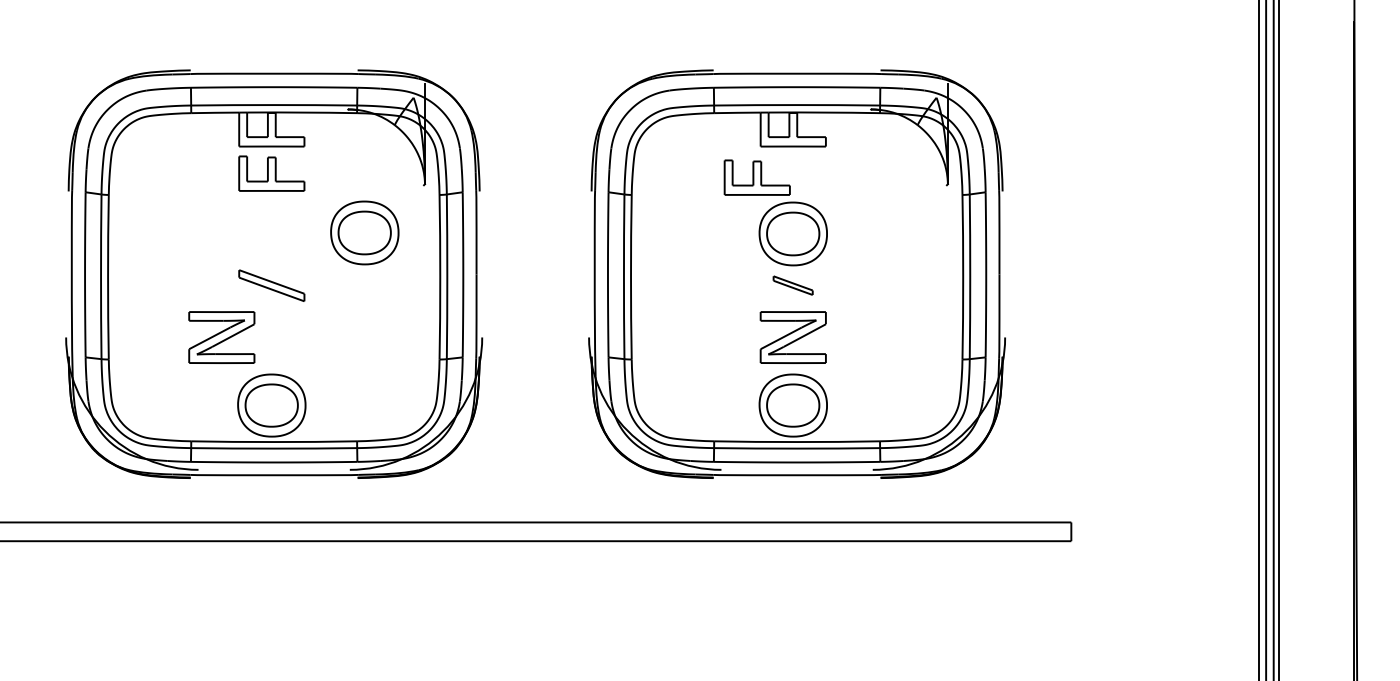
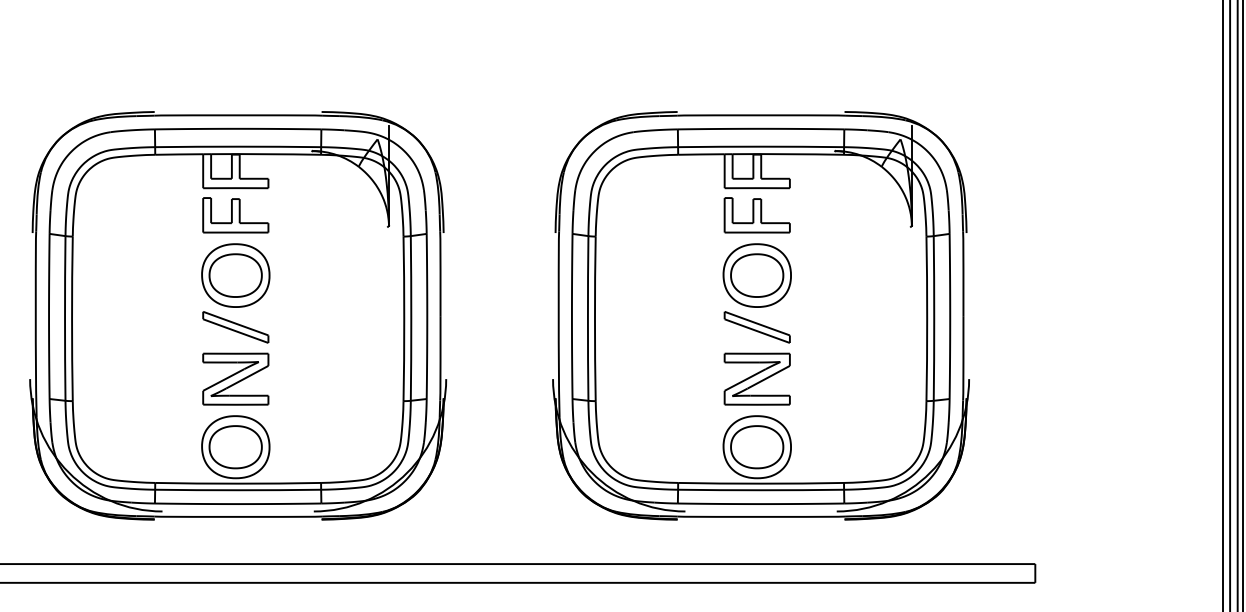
part: (756, 177) -> (756, 215), moved
part: (364, 232) -> (235, 275), moved
part: (792, 285) -> (756, 327), size x1.67
part: (221, 337) -> (235, 379), moved

